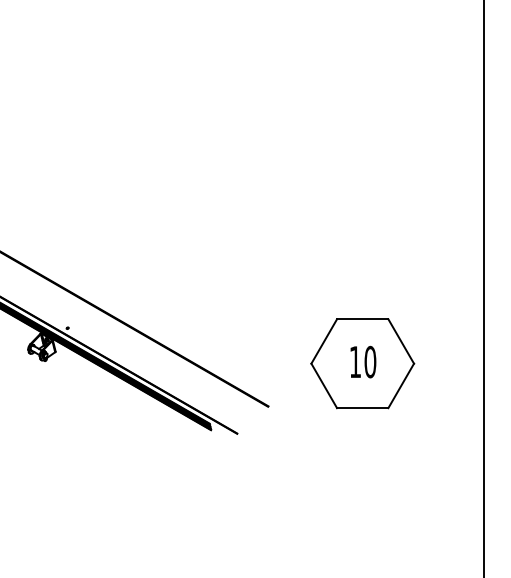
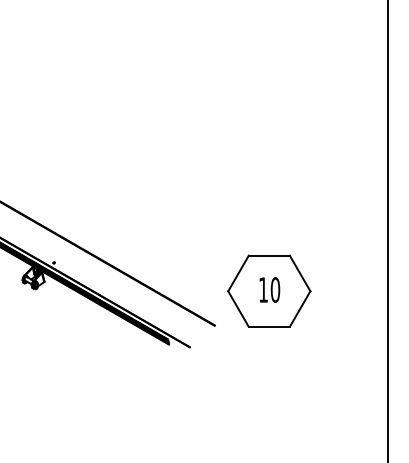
part: (362, 362) -> (269, 290), moved

